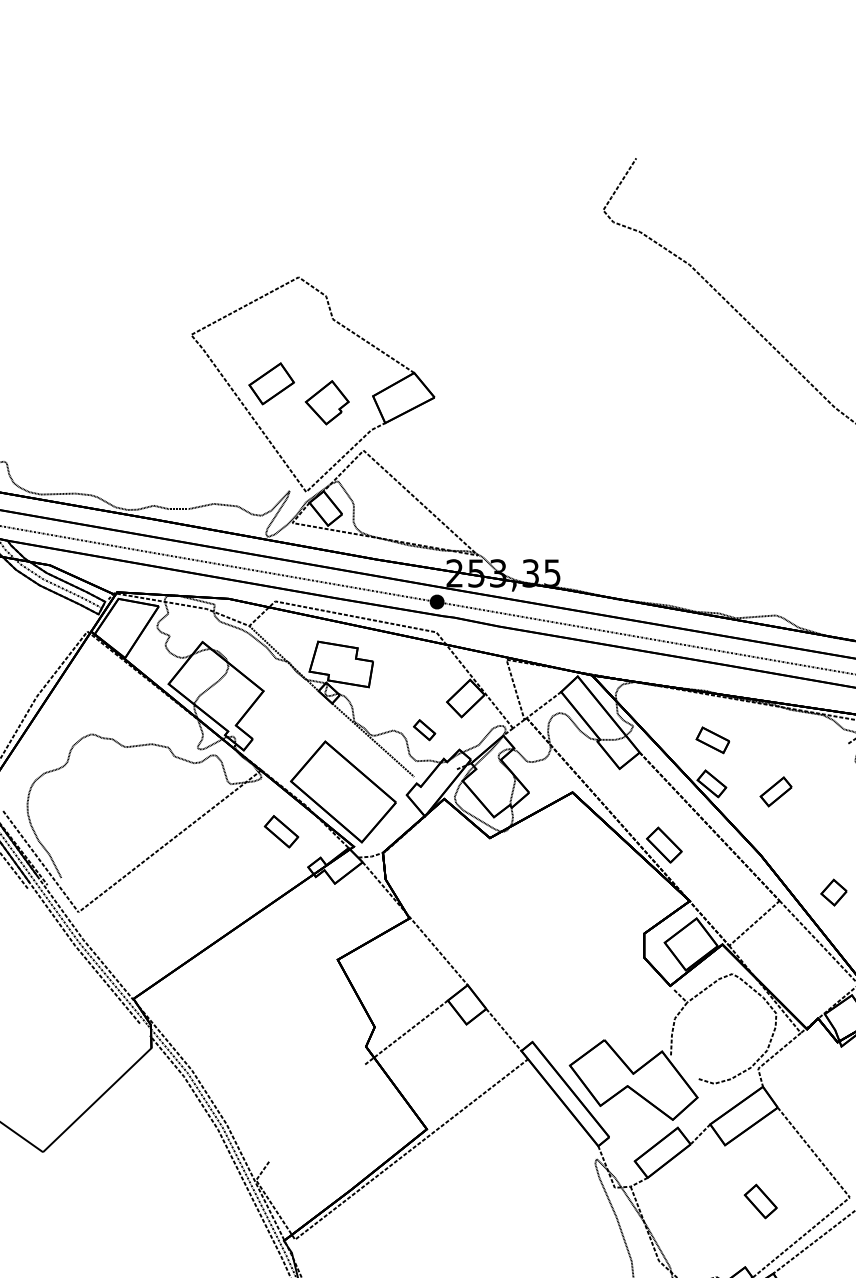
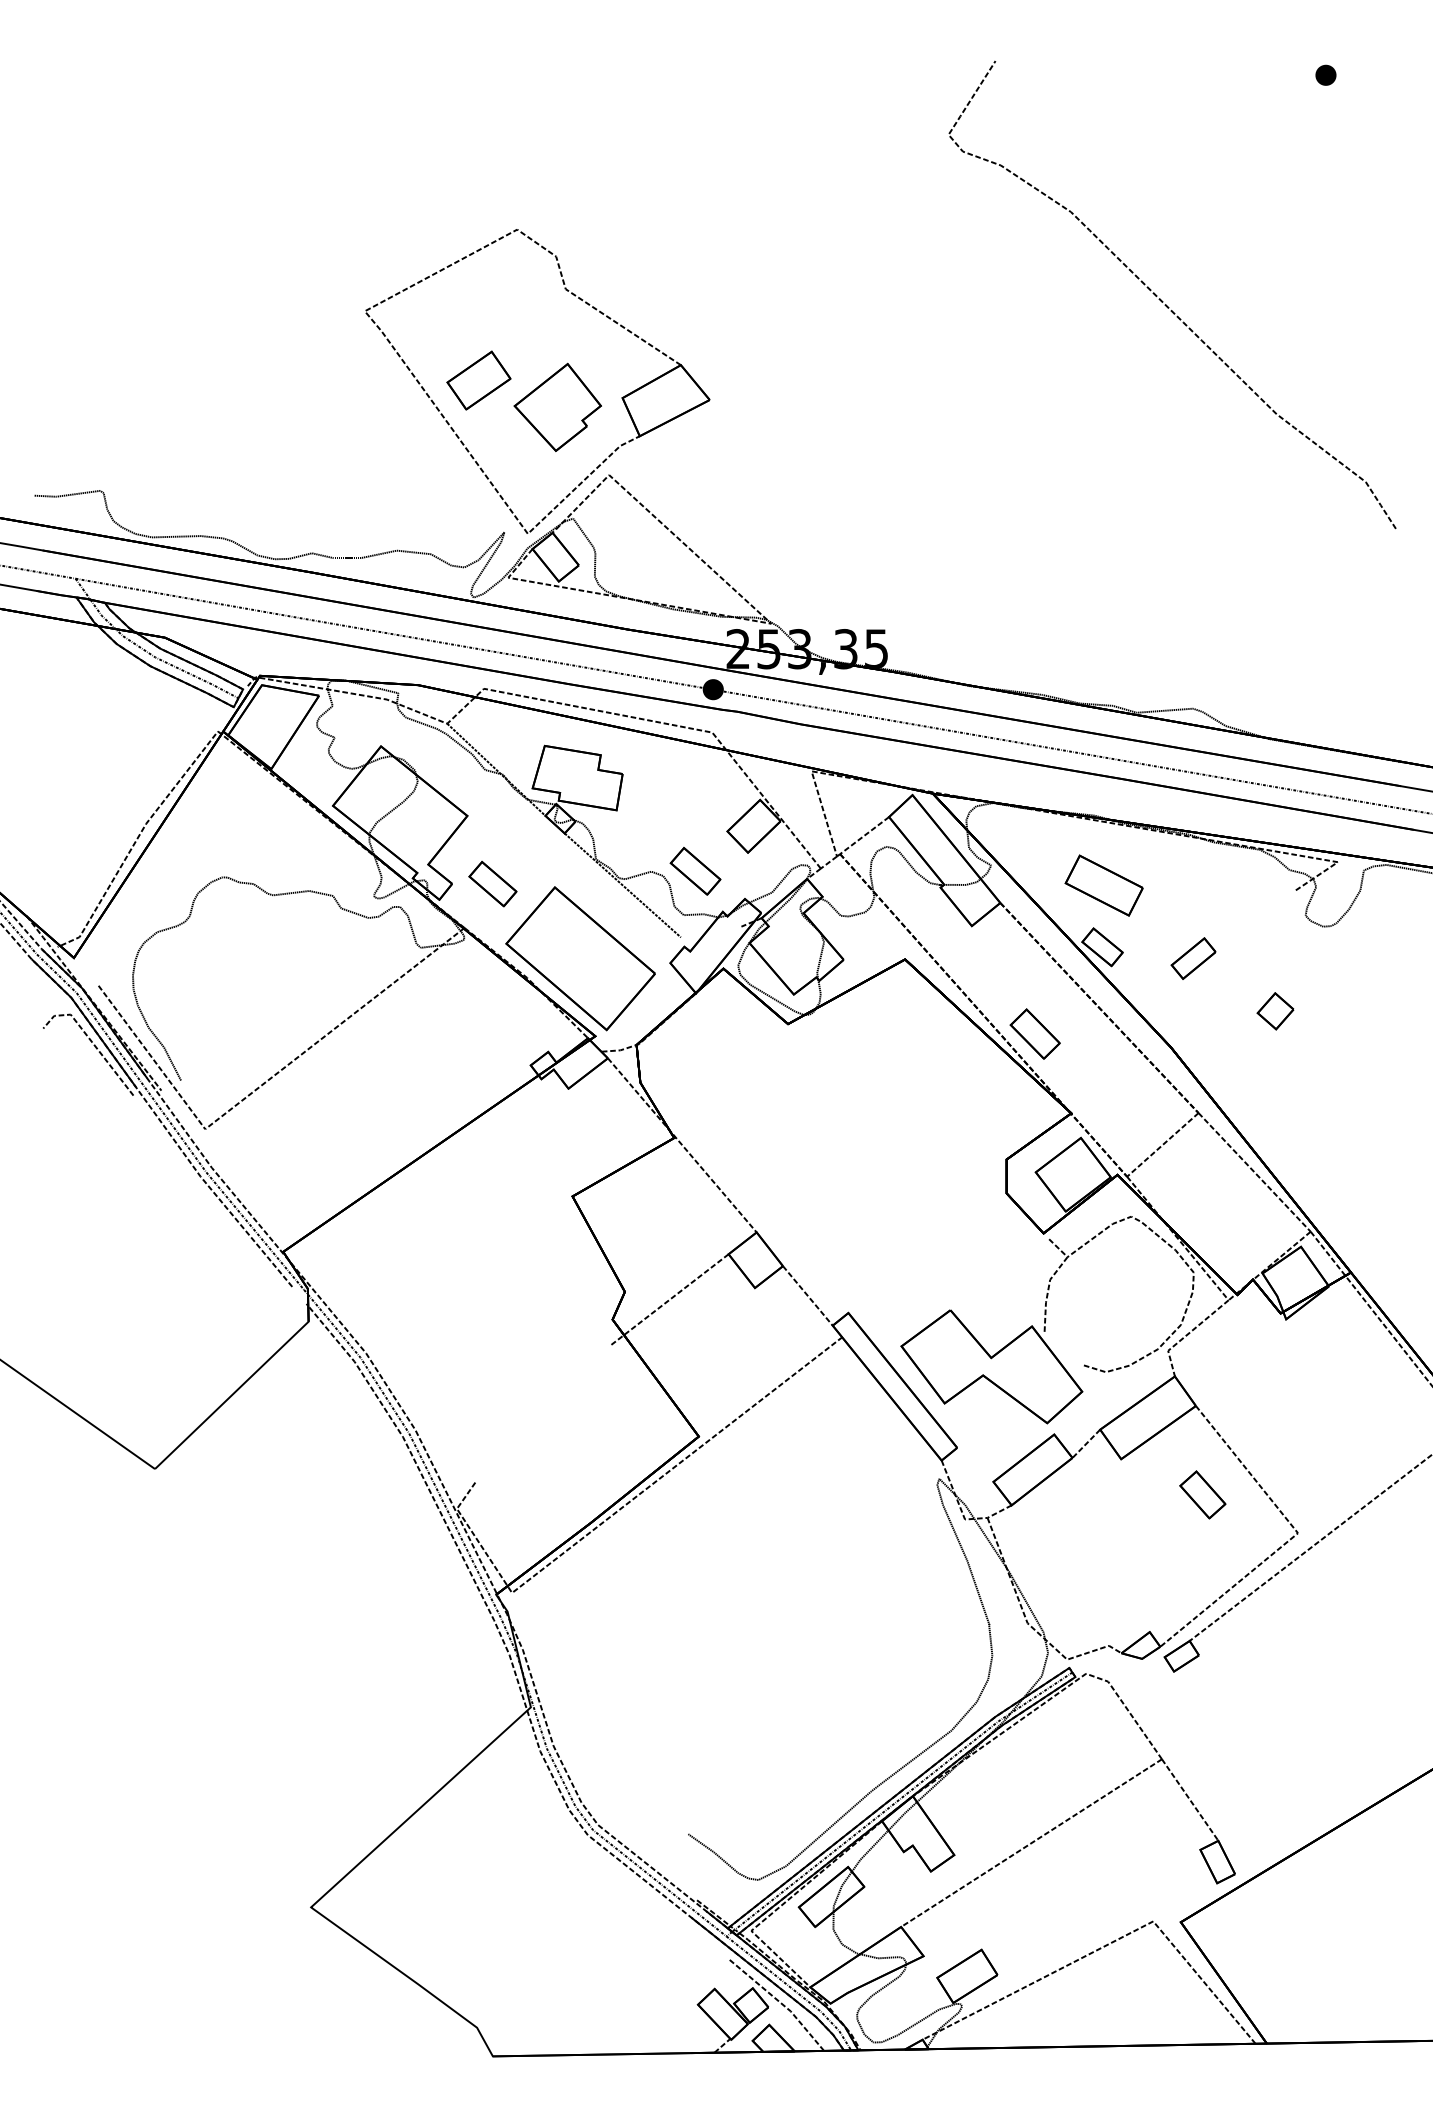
part: (327, 402) -> (557, 406), size x1.43
part: (424, 729) -> (695, 870), size x1.67
part: (712, 740) -> (1103, 885), size x1.67
part: (281, 831) -> (492, 883), moved
part: (833, 892) -> (1275, 1011), moved
part: (760, 1201) -> (1202, 1494), moved

